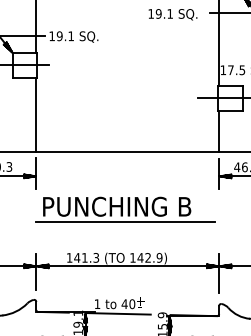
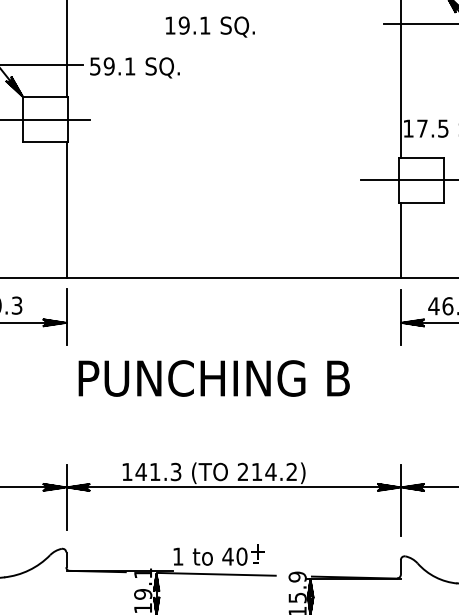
text: (172, 14) -> (209, 26), moved
text: (51, 36) -> (94, 66), 19.1 -> 59.1
line: (125, 222) -> (229, 407), removed
text: (146, 257) -> (267, 471), 142.9) -> 214.2)

